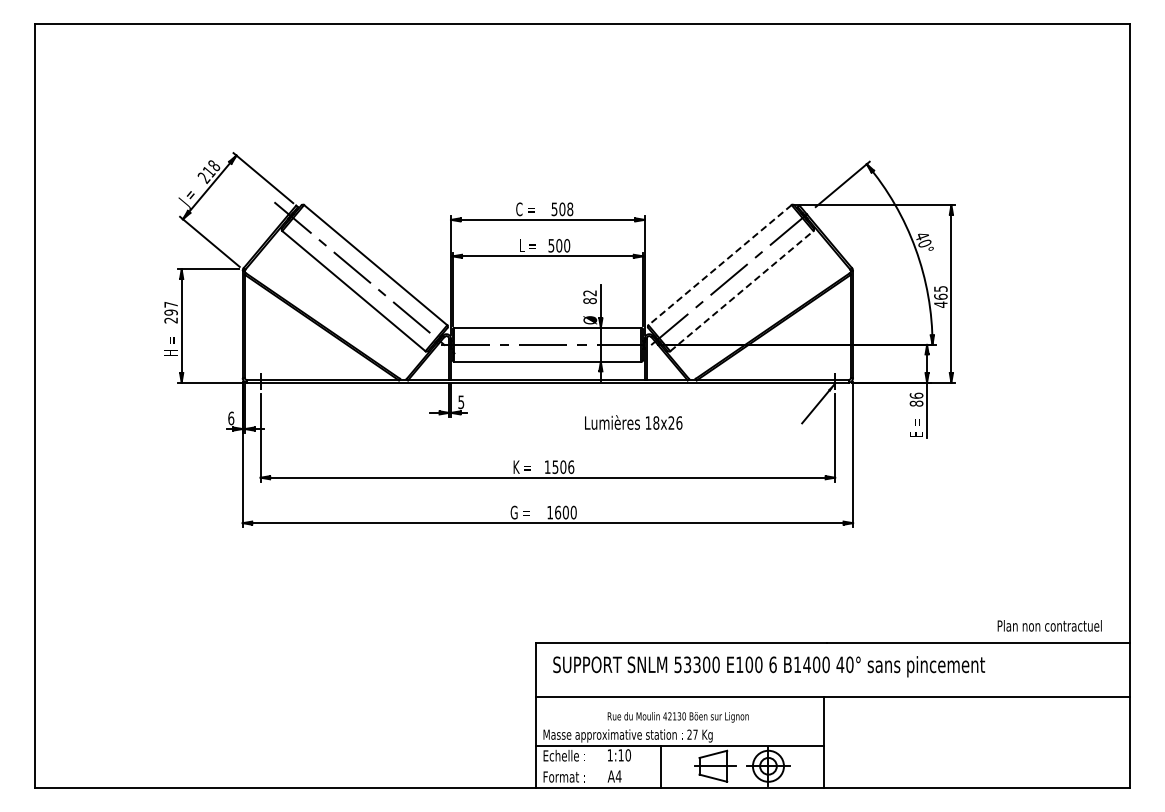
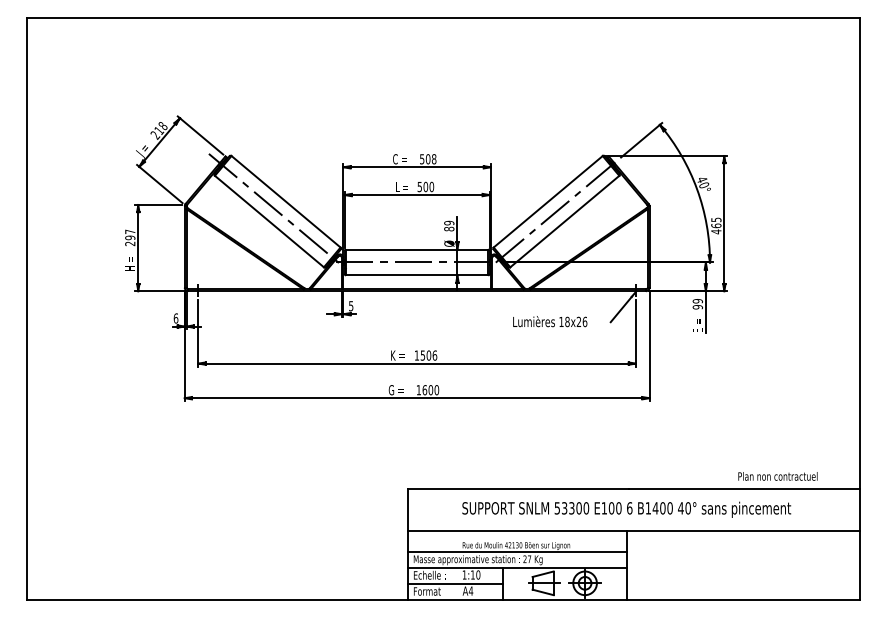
line: (719, 265) -> (547, 202), dashed -> solid
line: (742, 290) -> (565, 221), dashed -> solid
text: (589, 293) -> (448, 223), 82 -> 89
text: (916, 399) -> (697, 304), 86 -> 99
text: (633, 422) -> (550, 321), moved
text: (1049, 625) -> (777, 476), moved
text: (769, 666) -> (626, 509), moved
line: (679, 724) -> (517, 551), added
line: (598, 766) -> (455, 583), added

